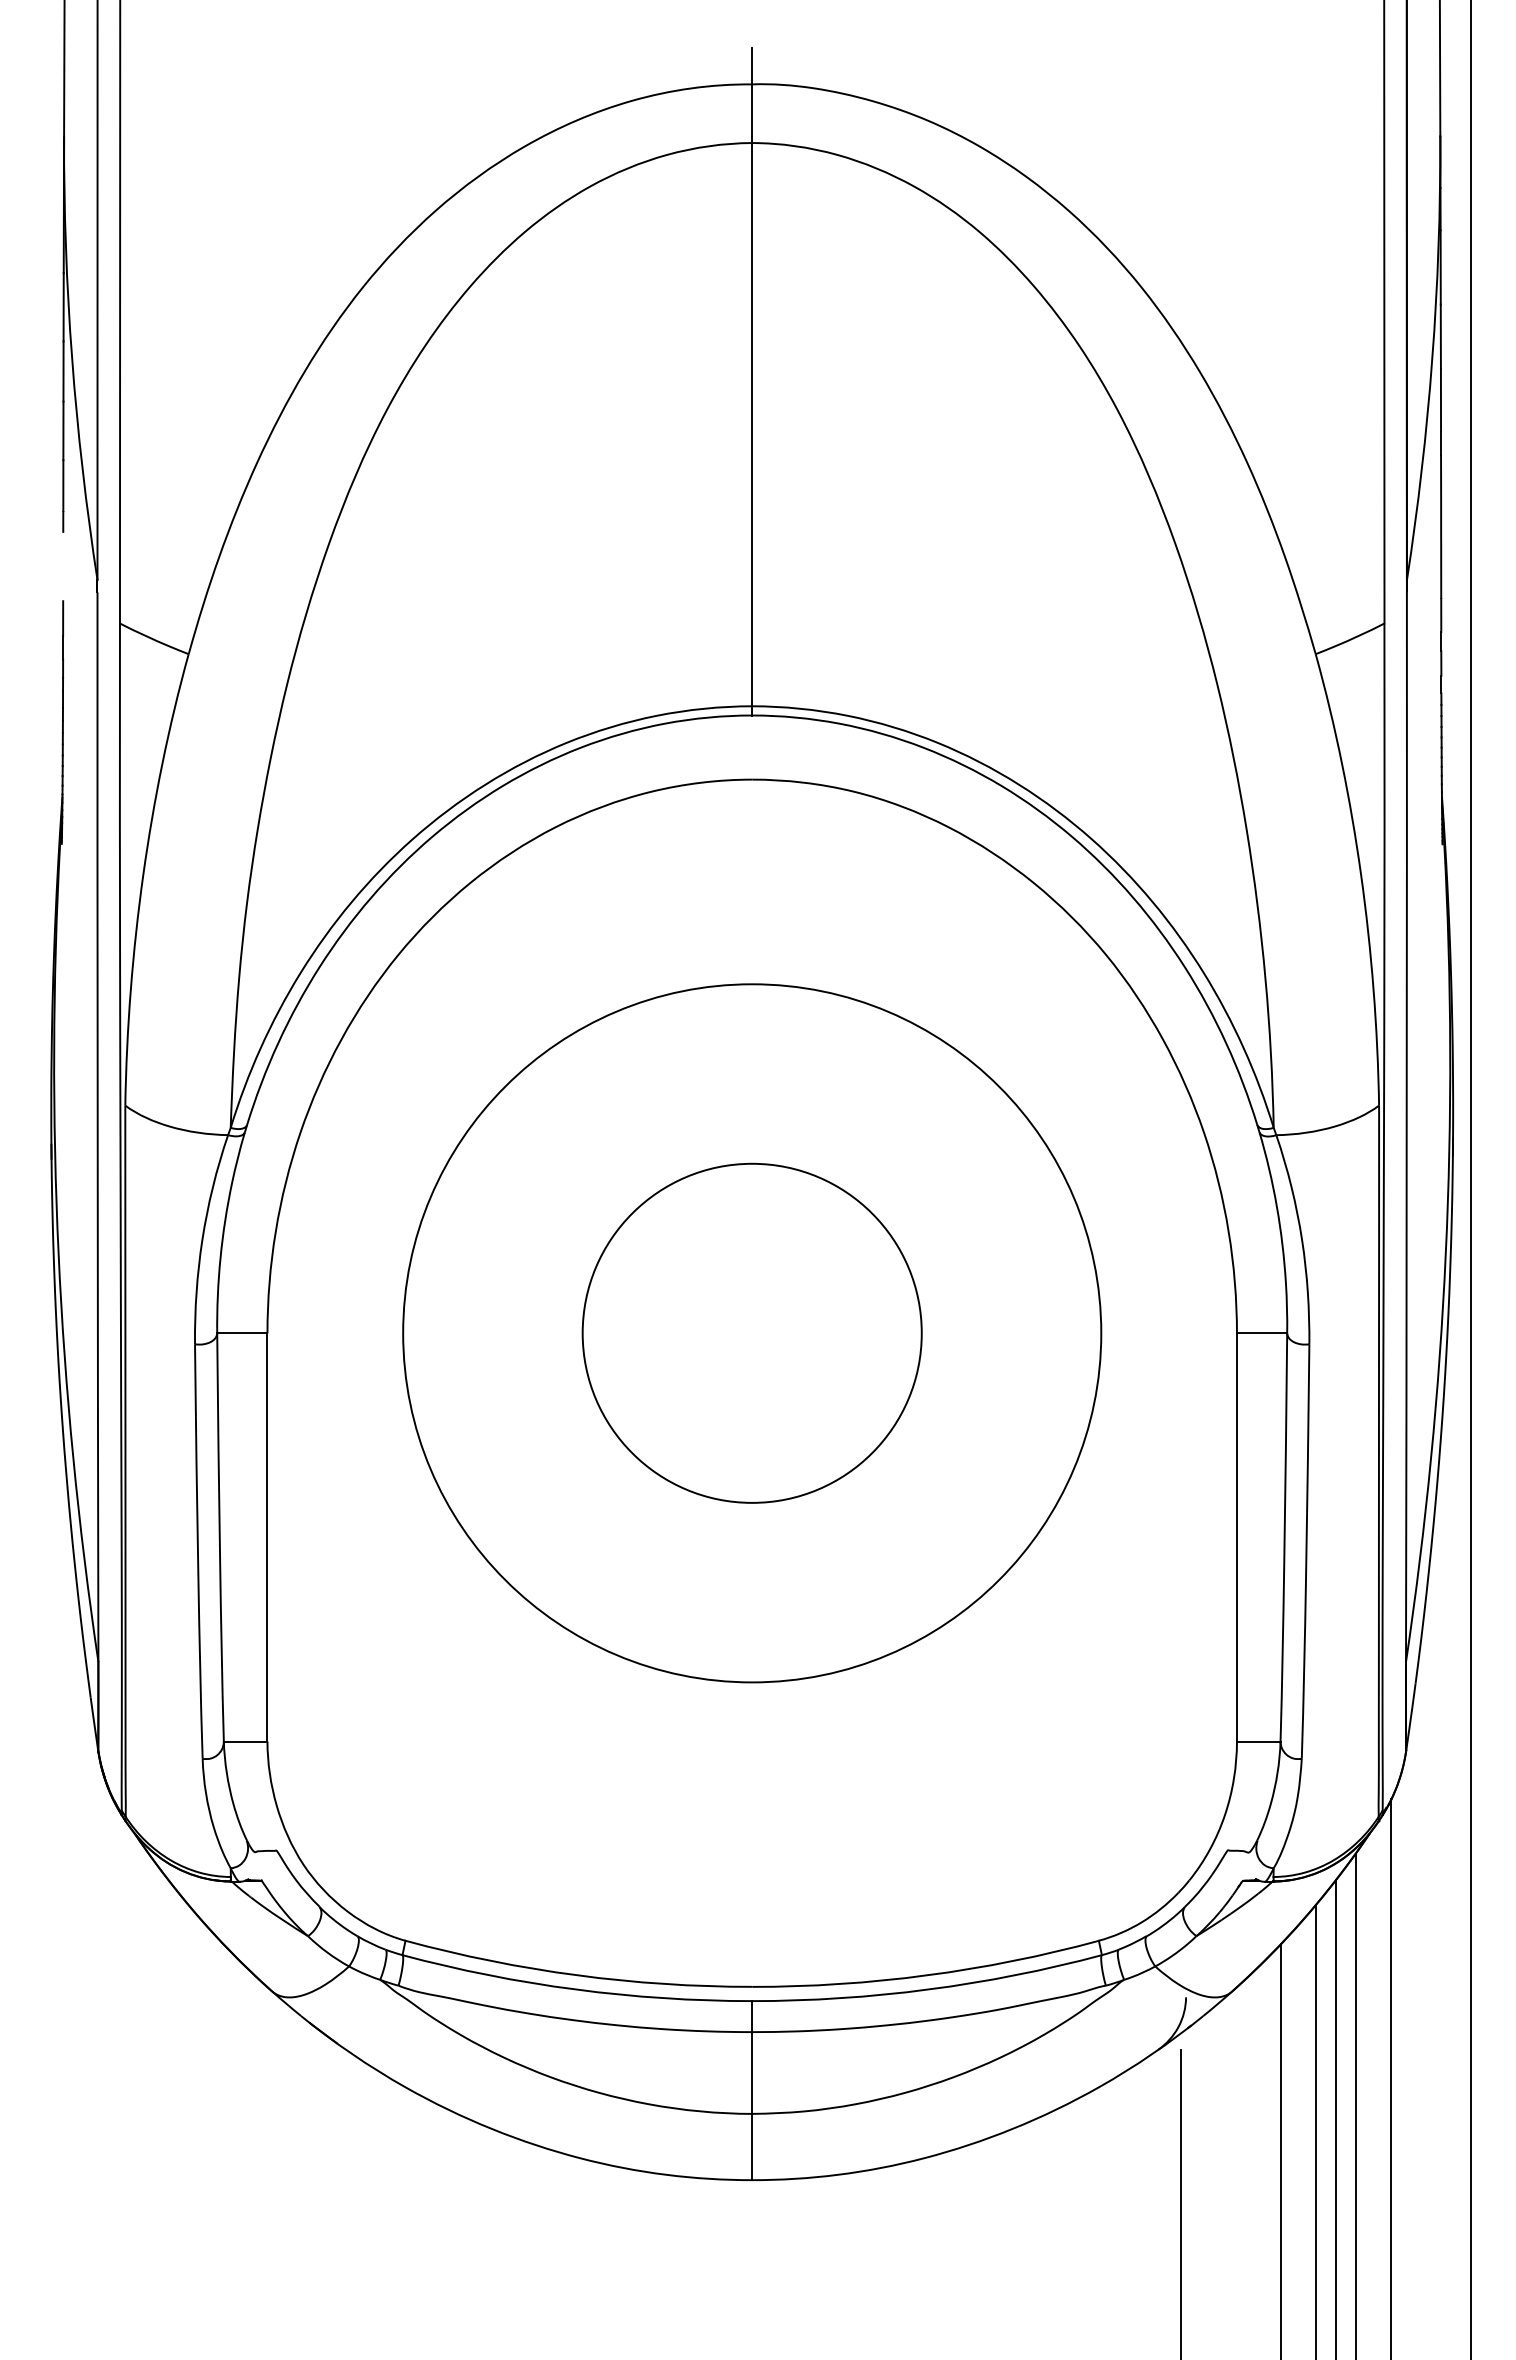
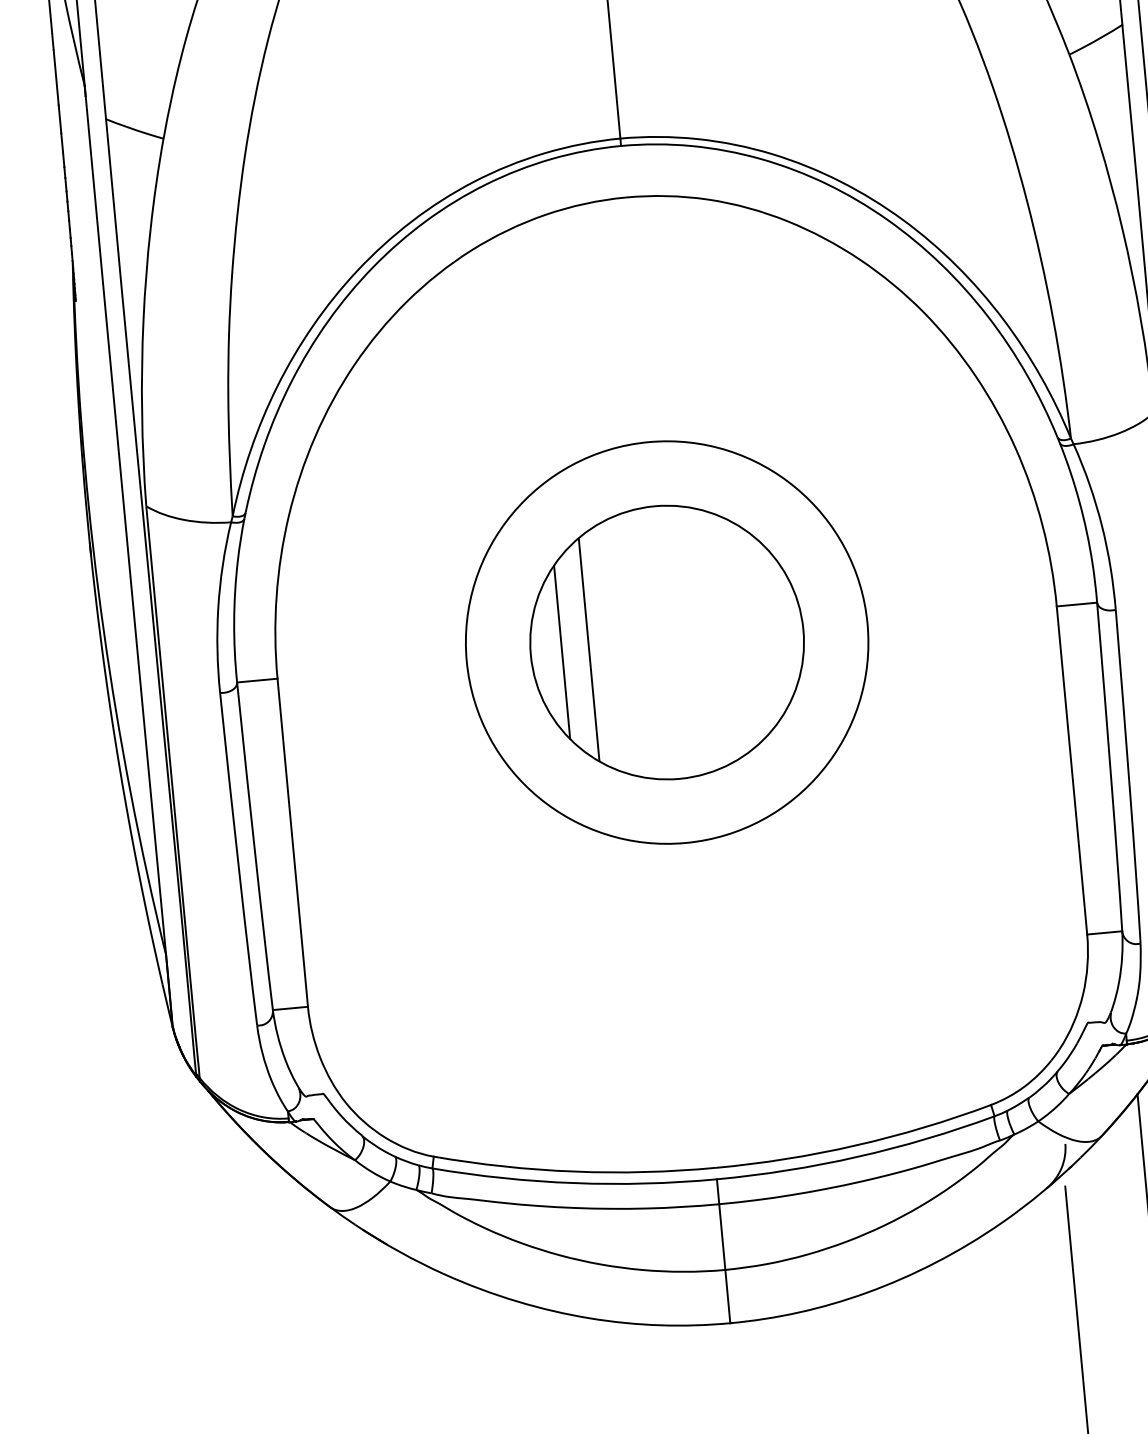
line: (63, 566) -> (56, 77), added
line: (621, 1333) -> (562, 652), added
line: (655, 1333) -> (589, 649), added
circle: (751, 1333) -> (666, 642), size x0.71

